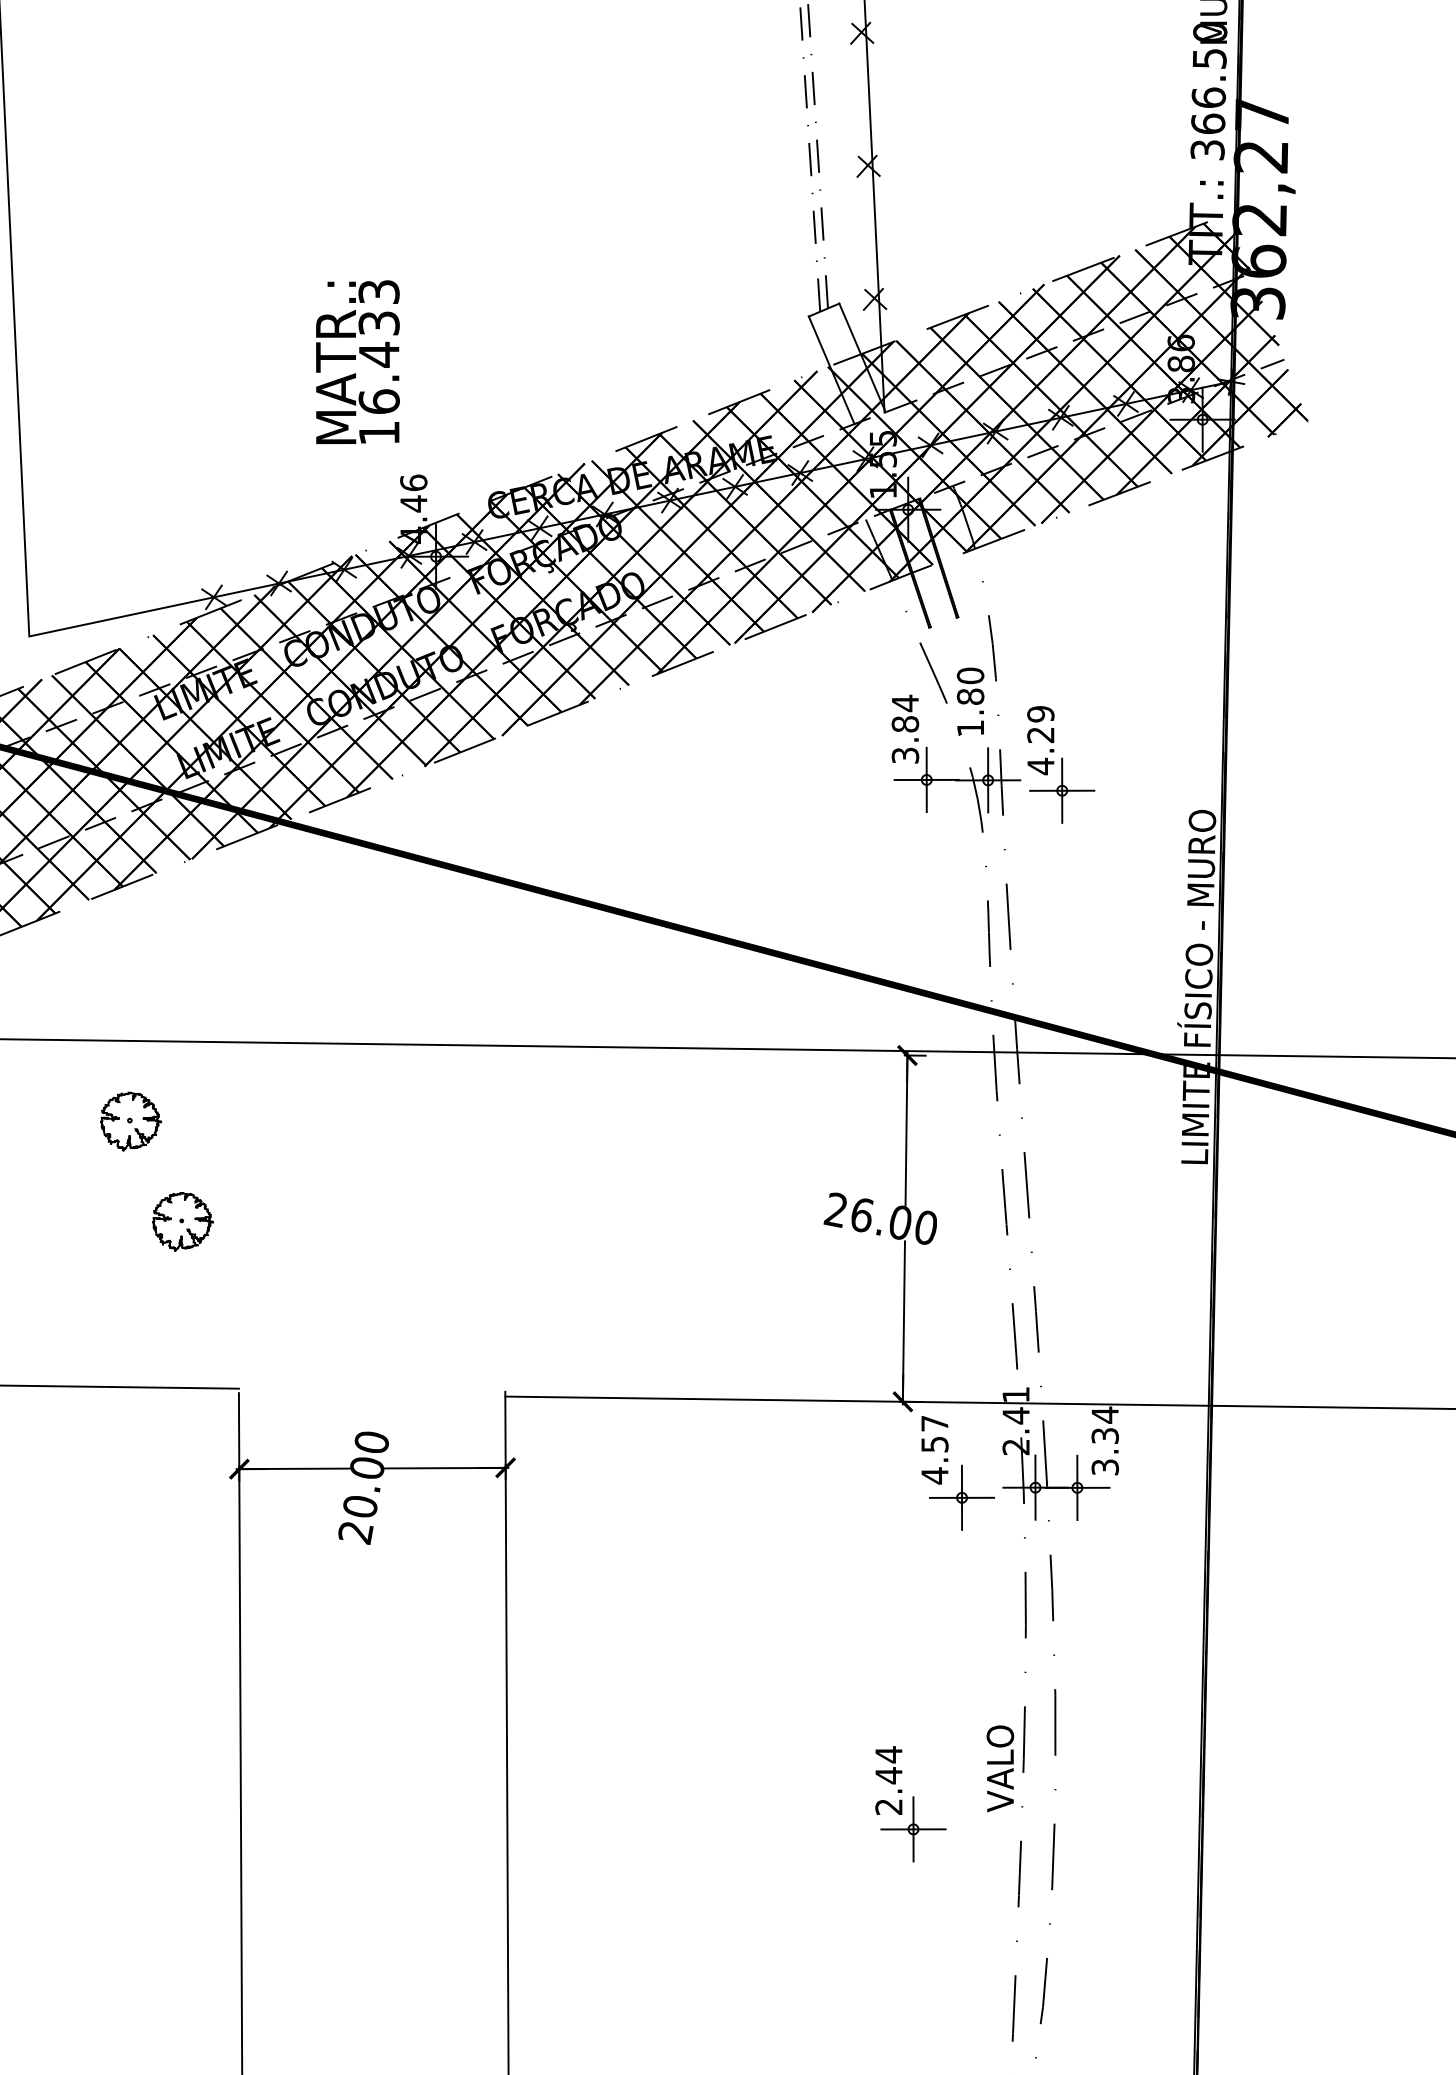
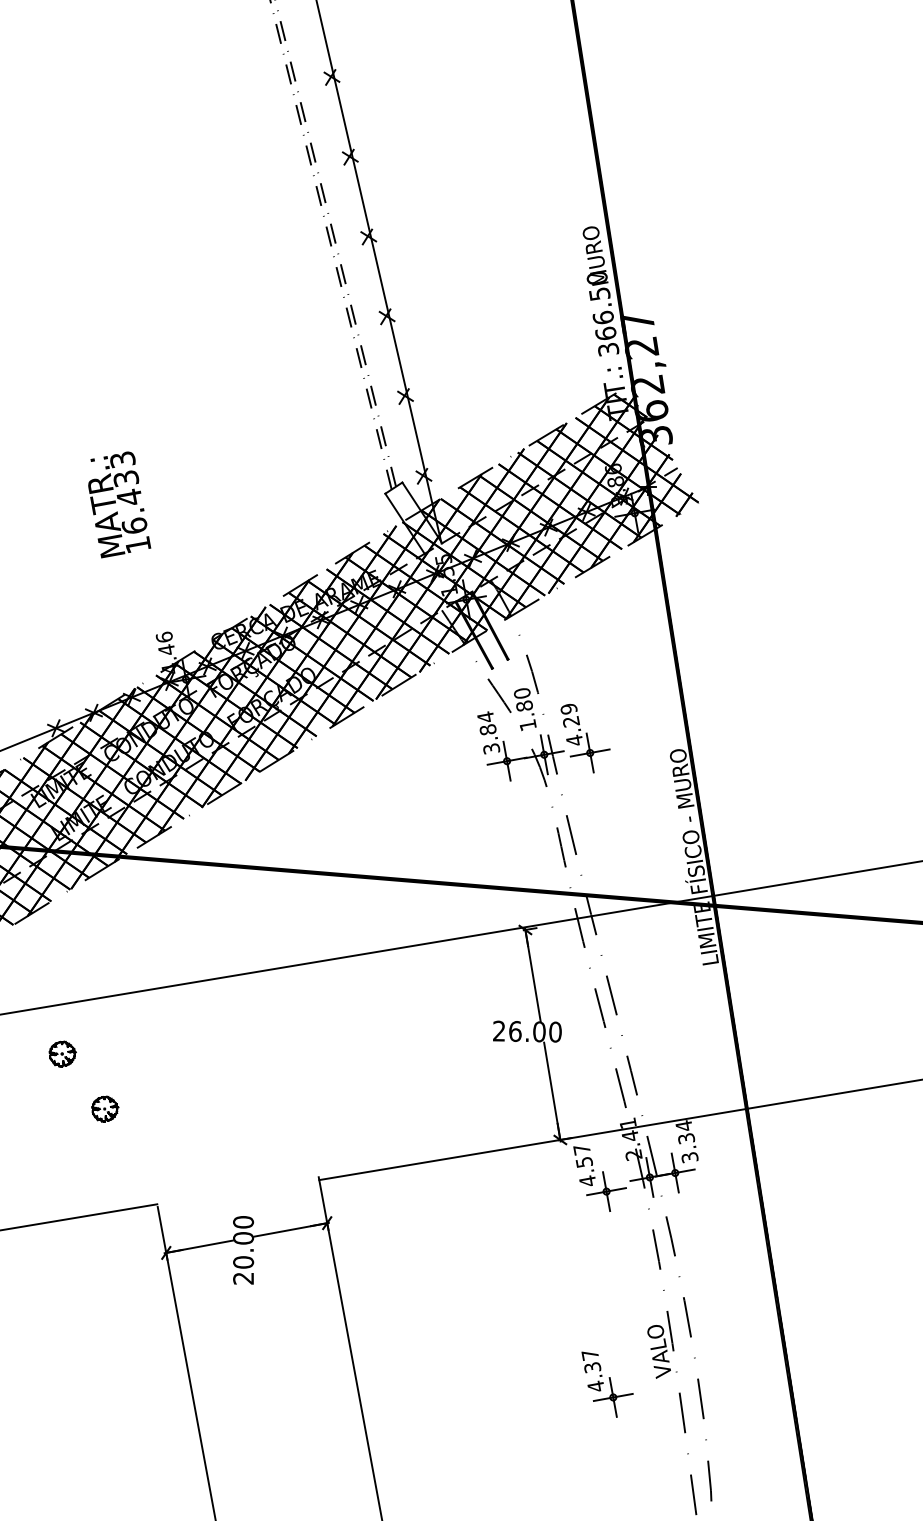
text: (361, 362) -> (119, 504), moved
part: (130, 1119) -> (62, 1053), size x0.71
part: (183, 1220) -> (105, 1108), size x0.71
text: (887, 1780) -> (592, 1370), 2.44 -> 4.37

